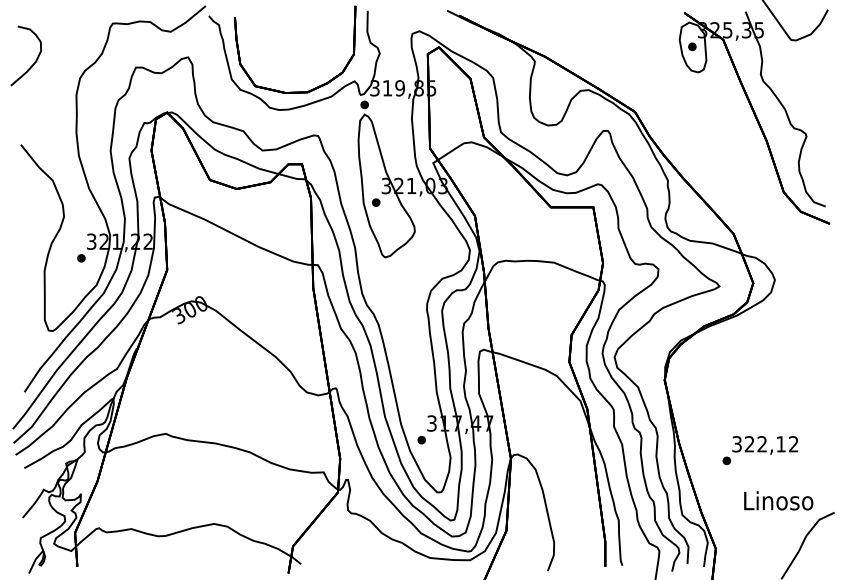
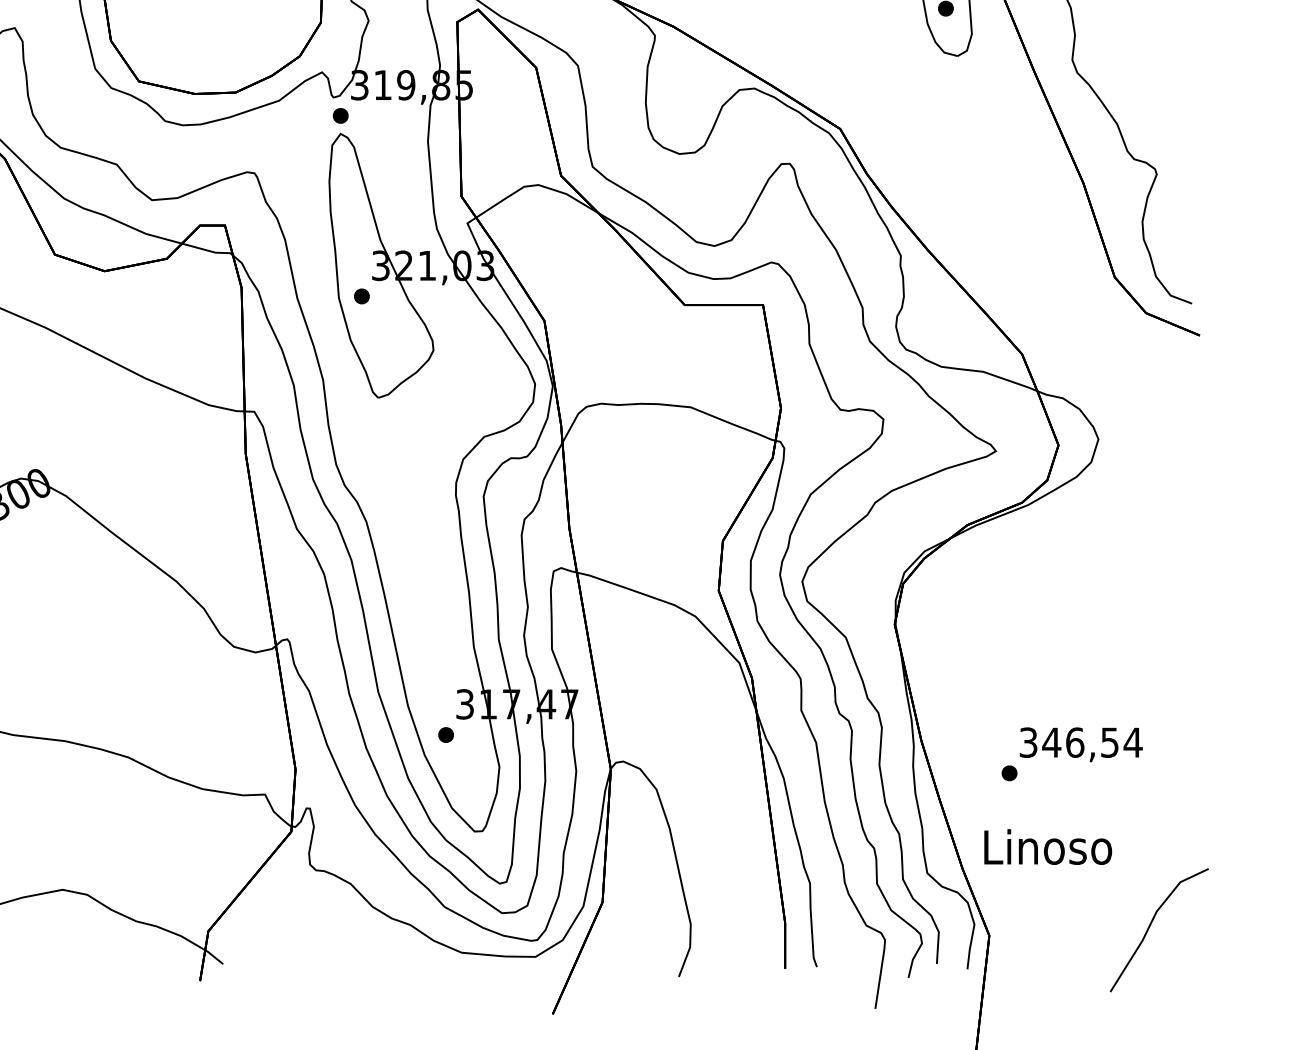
text: (771, 444) -> (1092, 743), 322,12 -> 346,54
text: (778, 500) -> (1047, 846), moved

